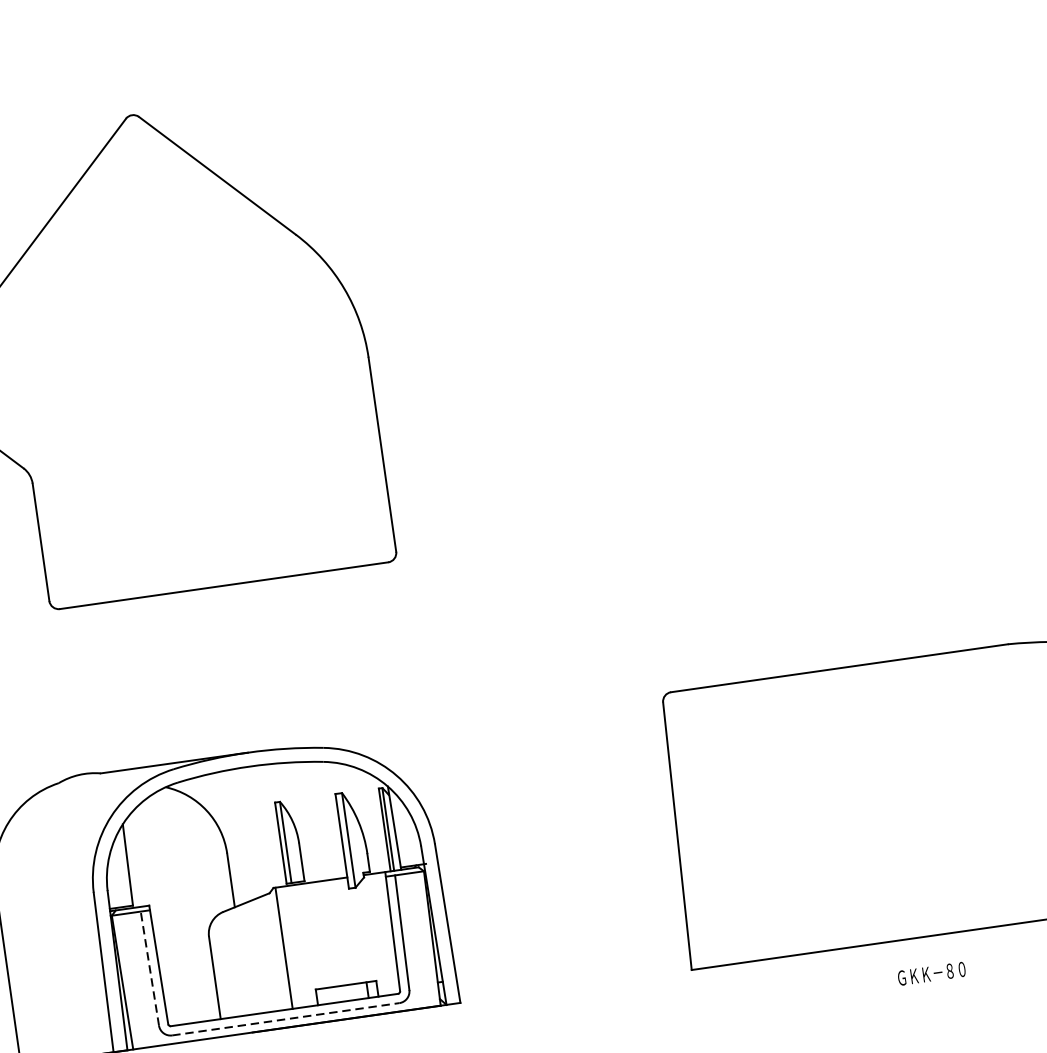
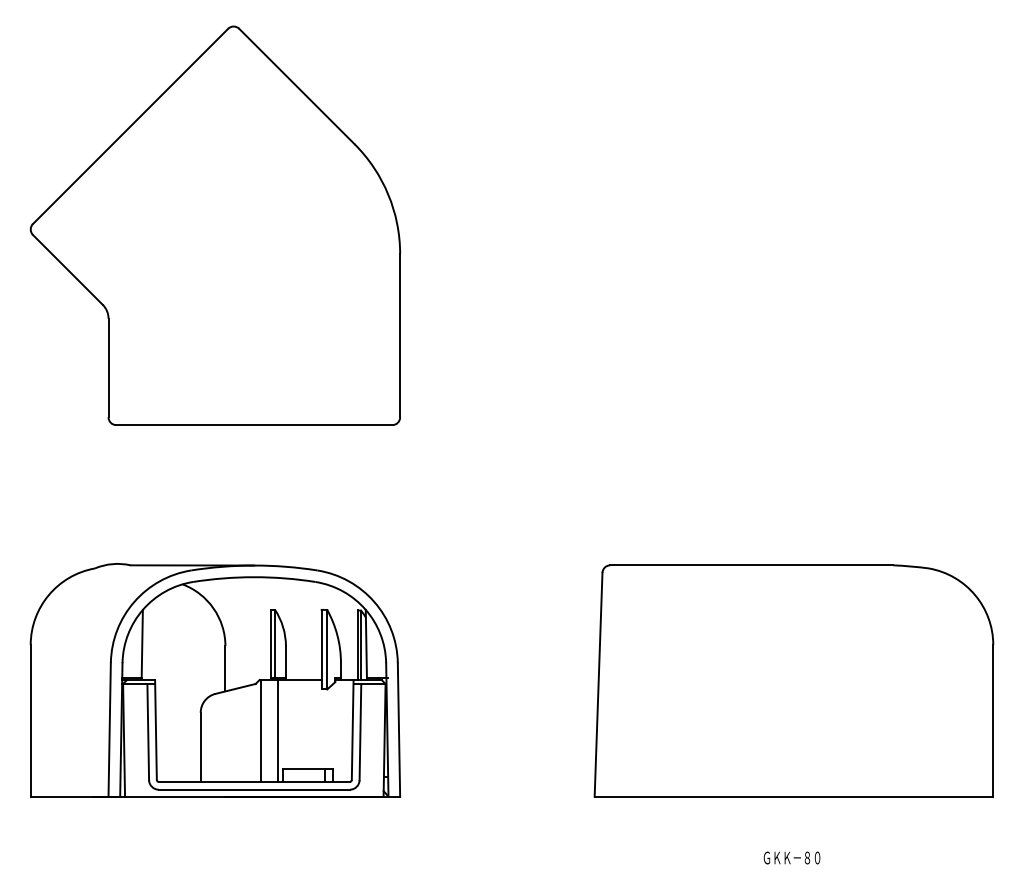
line: (304, 944) -> (278, 730), added
line: (150, 967) -> (148, 731), dashed -> solid
text: (931, 973) -> (791, 857), moved
line: (285, 1019) -> (254, 789), dashed -> solid

